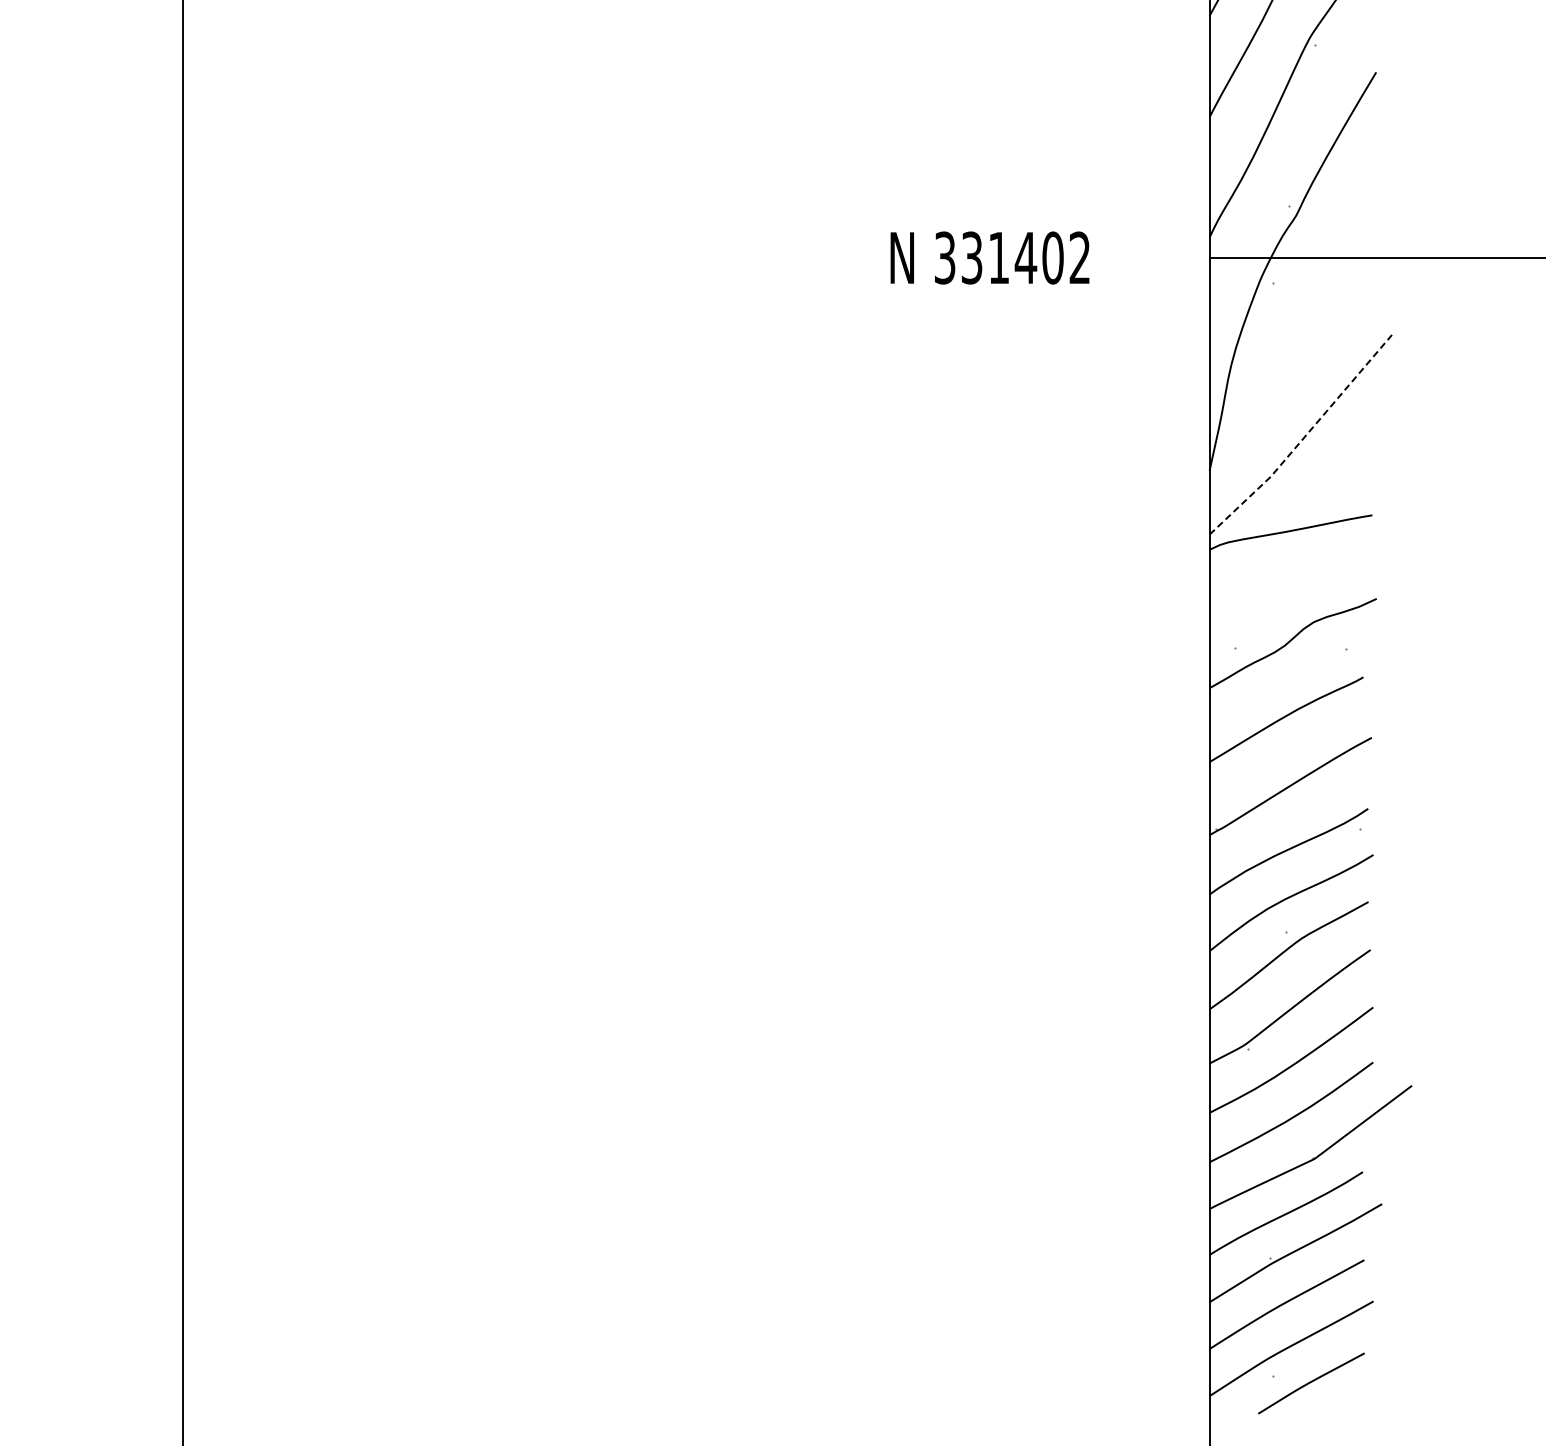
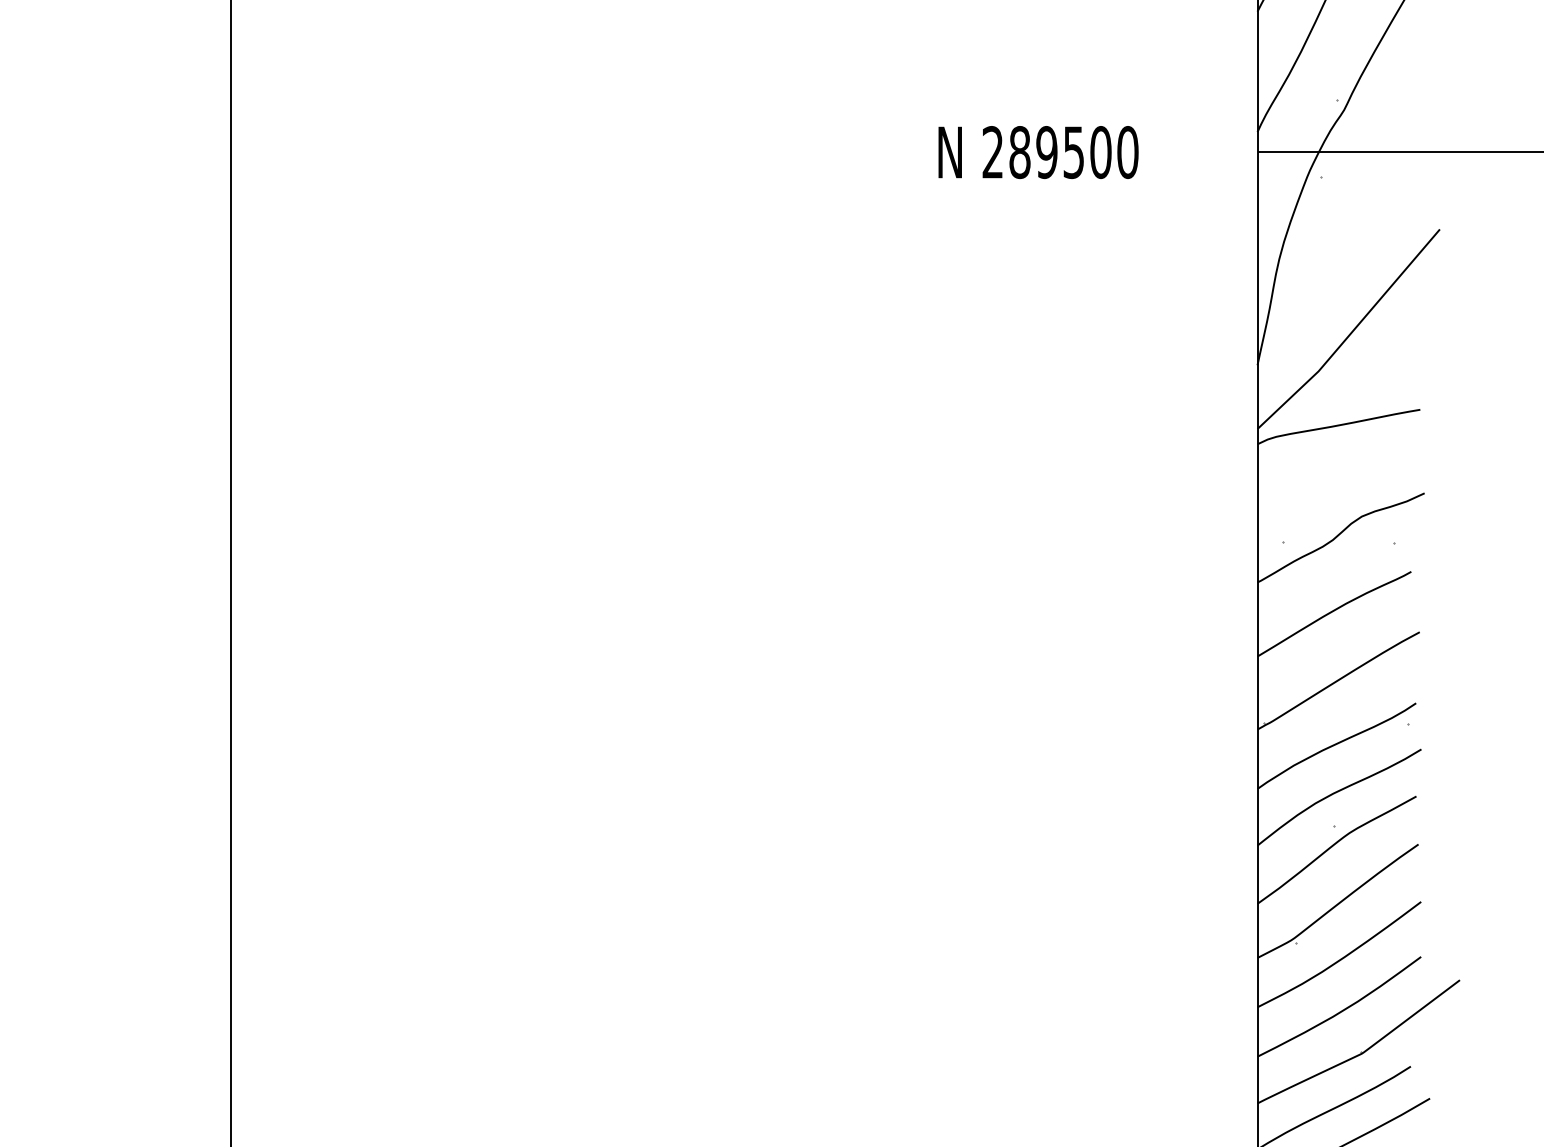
text: (1012, 257) -> (1060, 151), 331402 -> 289500
line: (1303, 438) -> (1351, 332), dashed -> solid

